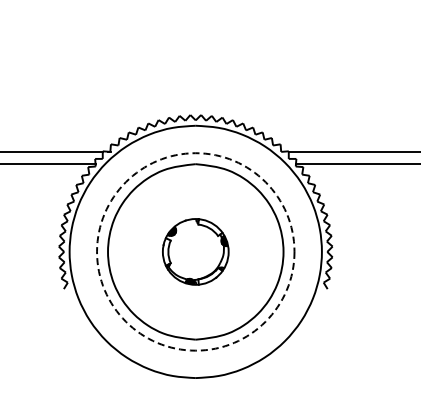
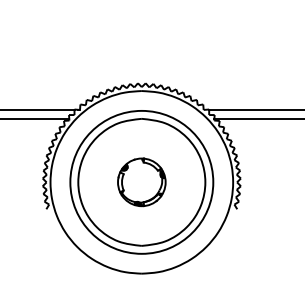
circle: (195, 251) -> (141, 182), dashed -> solid

